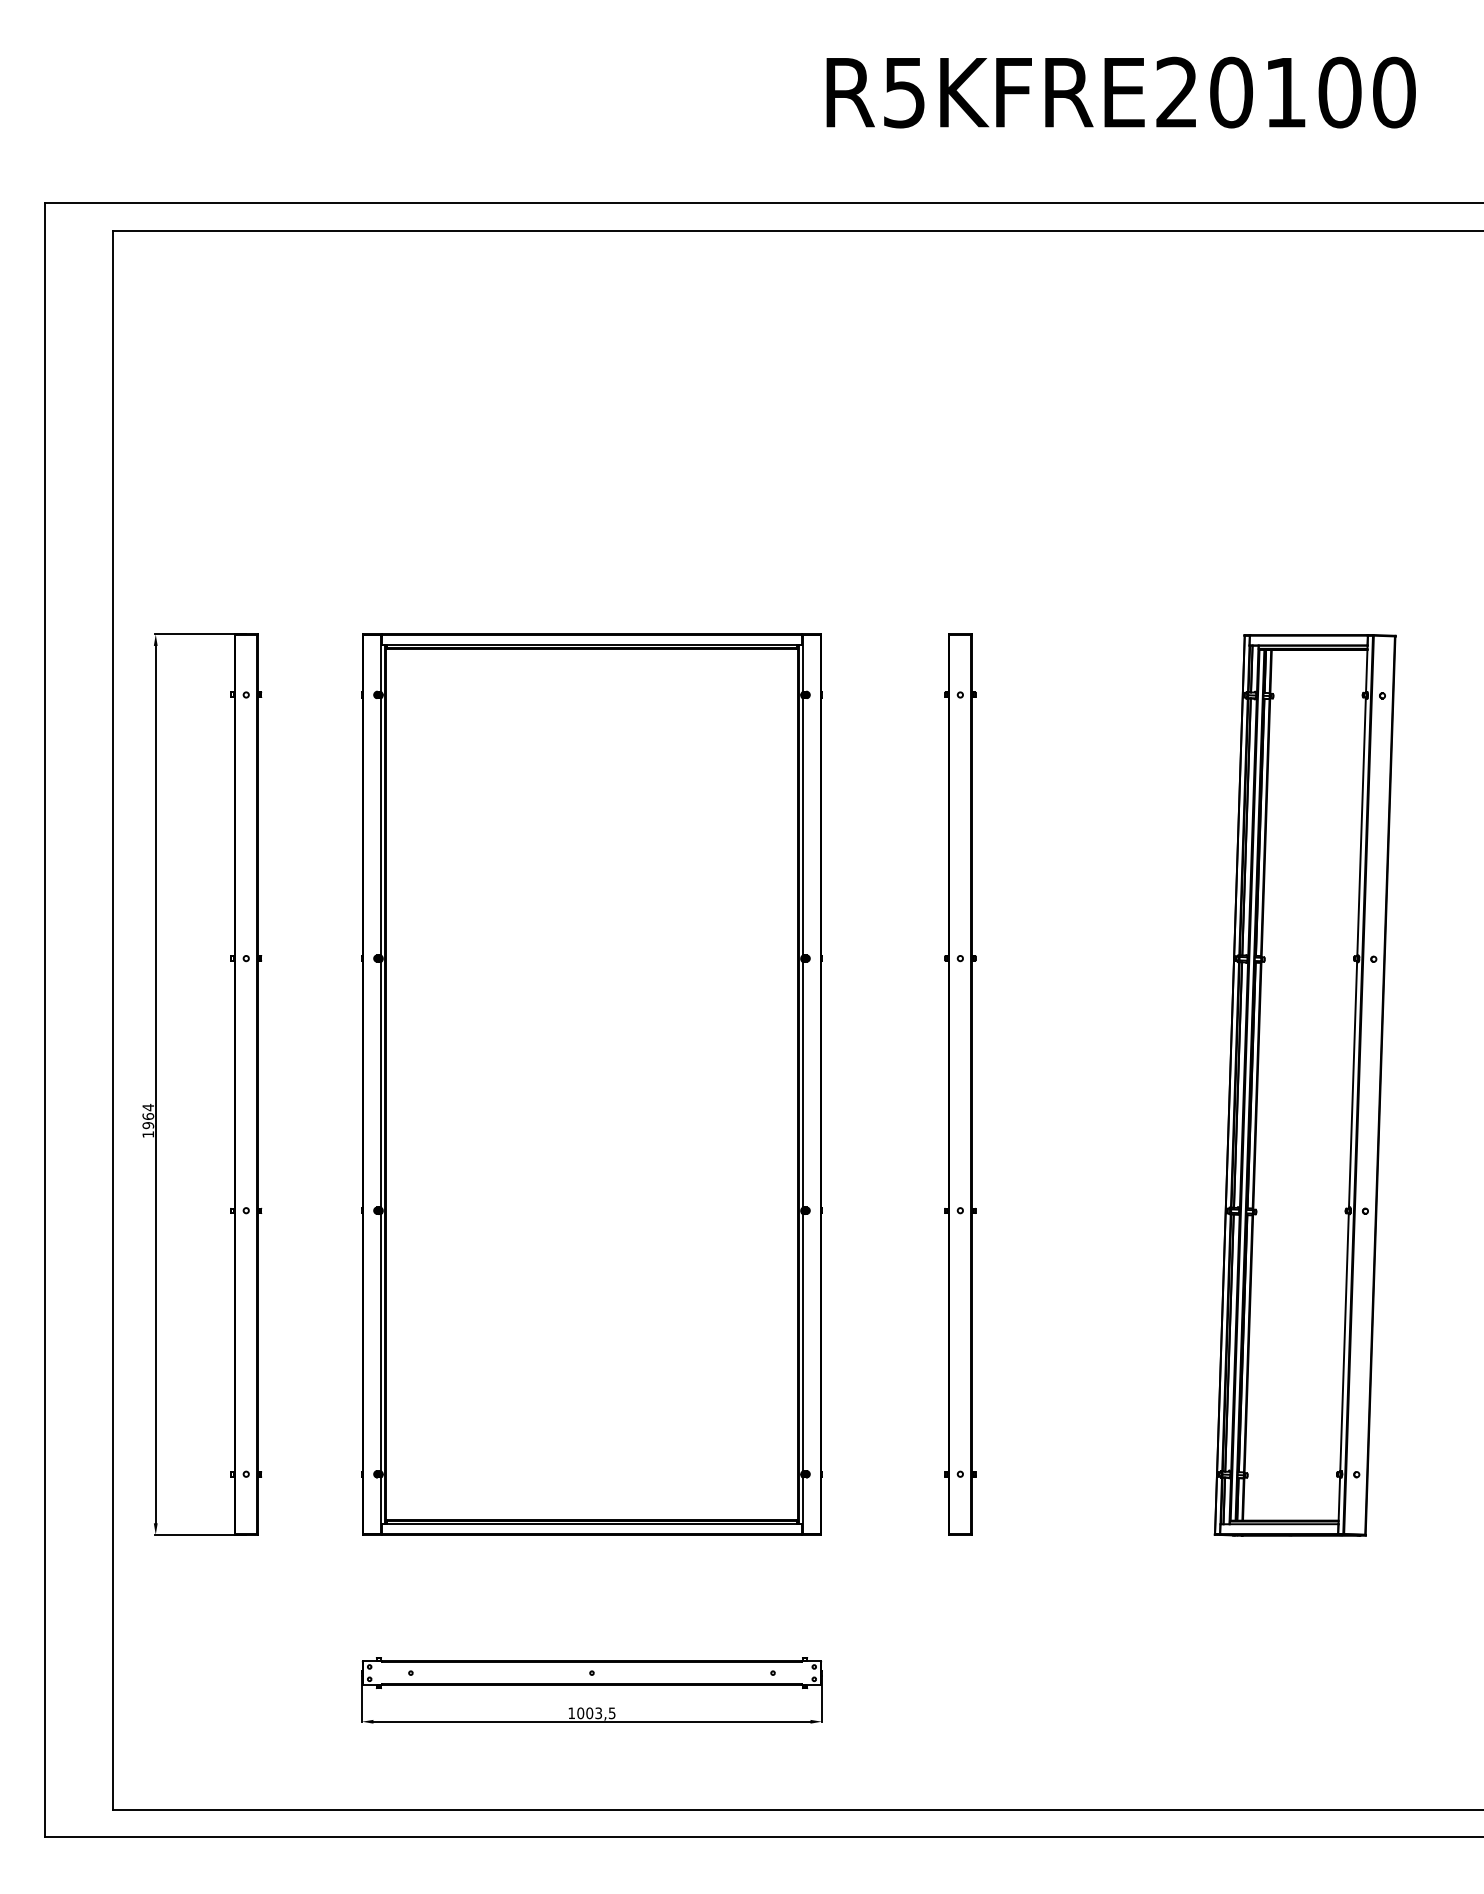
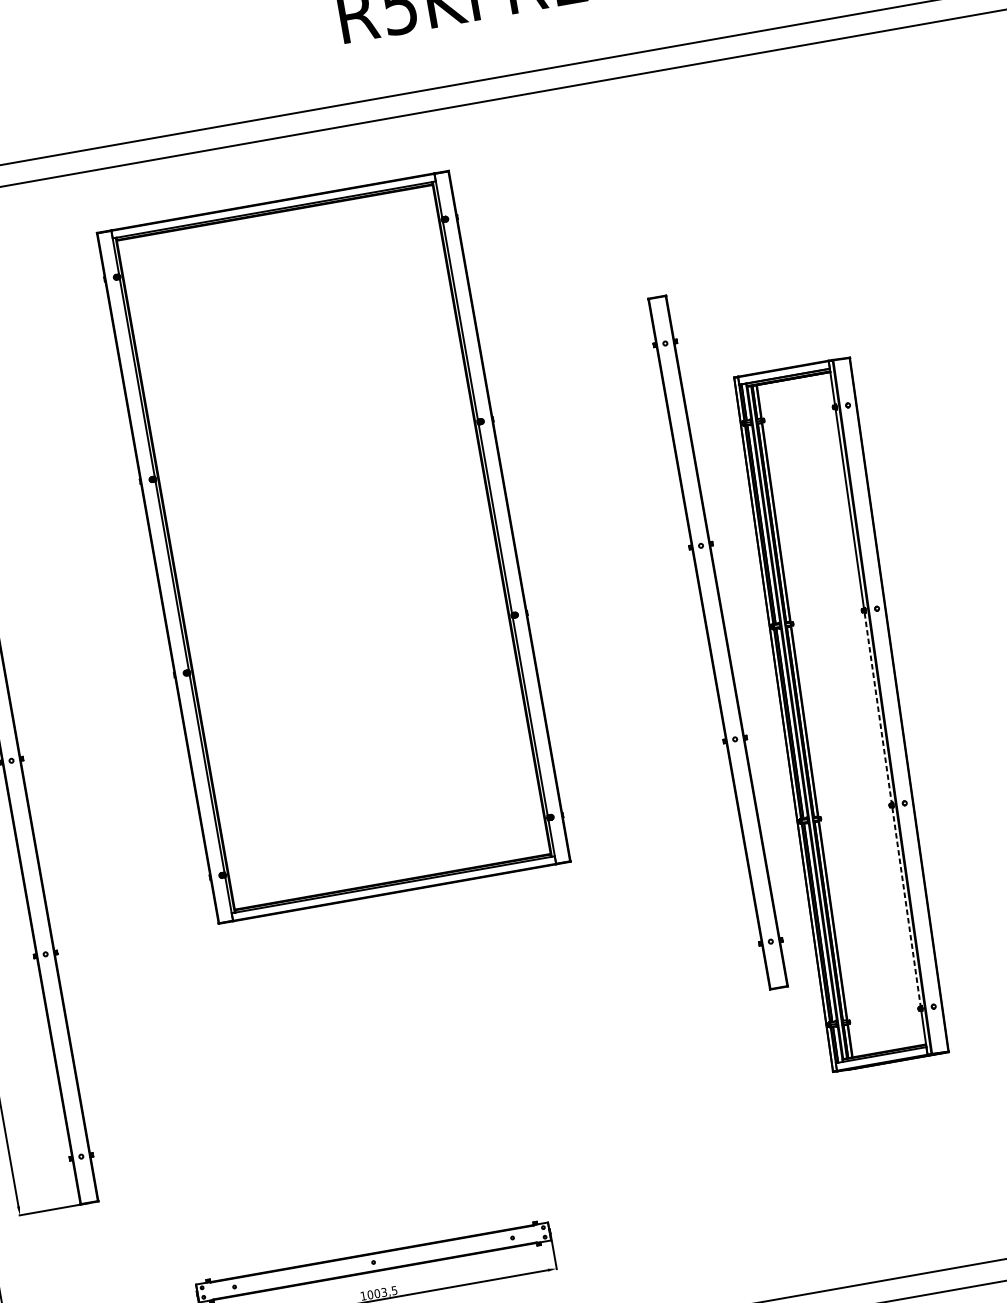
part: (591, 1084) -> (333, 547), moved
part: (960, 1084) -> (718, 642), moved
line: (1353, 1084) -> (878, 707), solid -> dashed
line: (1344, 1342) -> (906, 906), solid -> dashed

